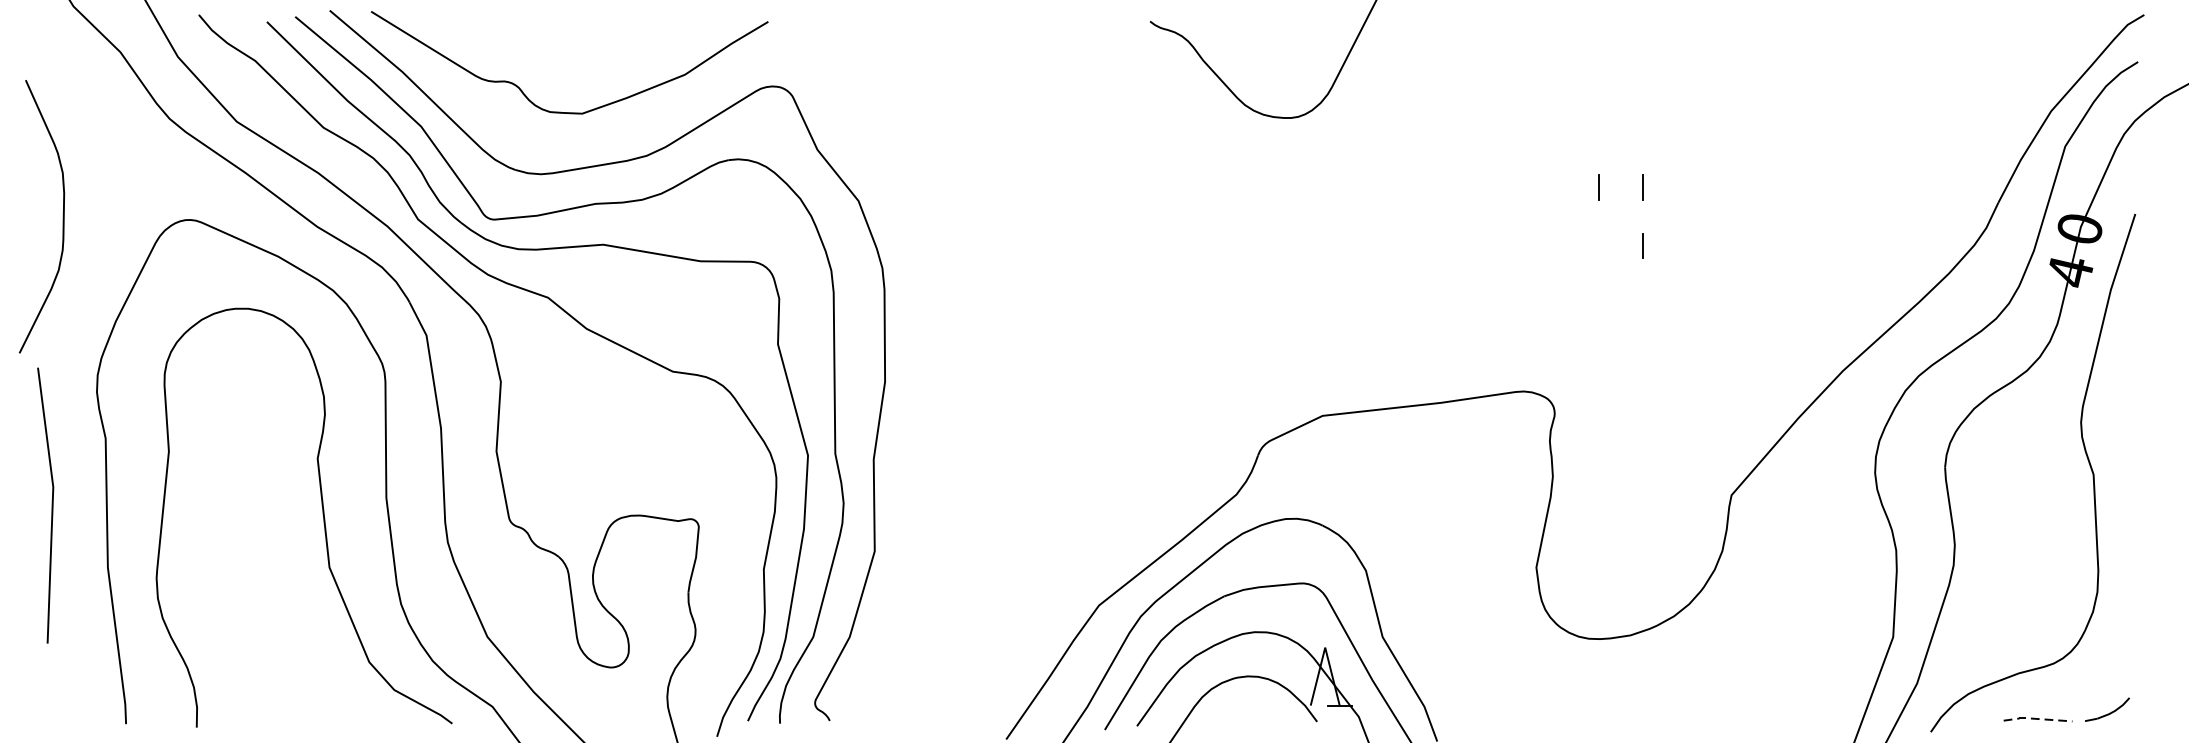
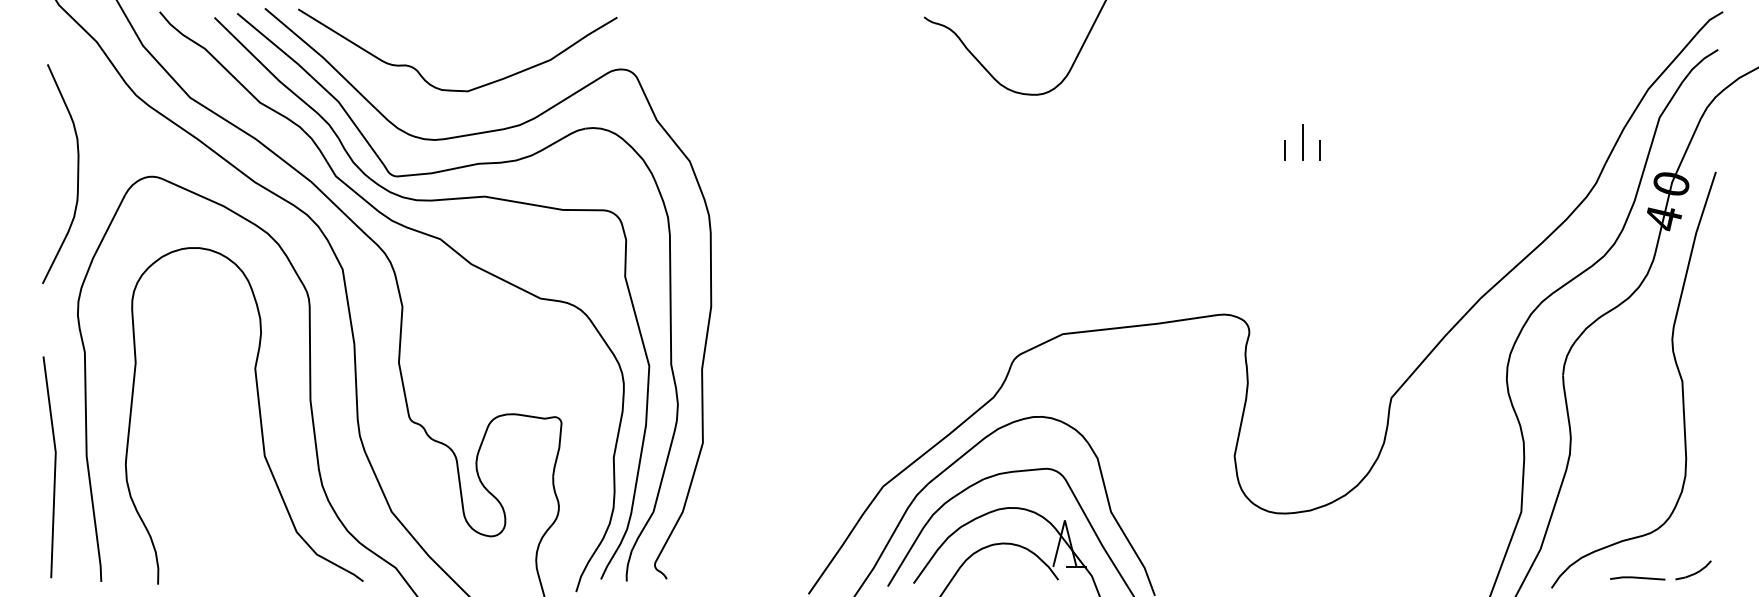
line: (1620, 177) -> (1302, 142), added
curve: (62, 217) -> (77, 174), moved
line: (1642, 245) -> (1319, 197), removed
line: (51, 505) -> (54, 467), moved
line: (2036, 718) -> (1636, 577), dashed -> solid

